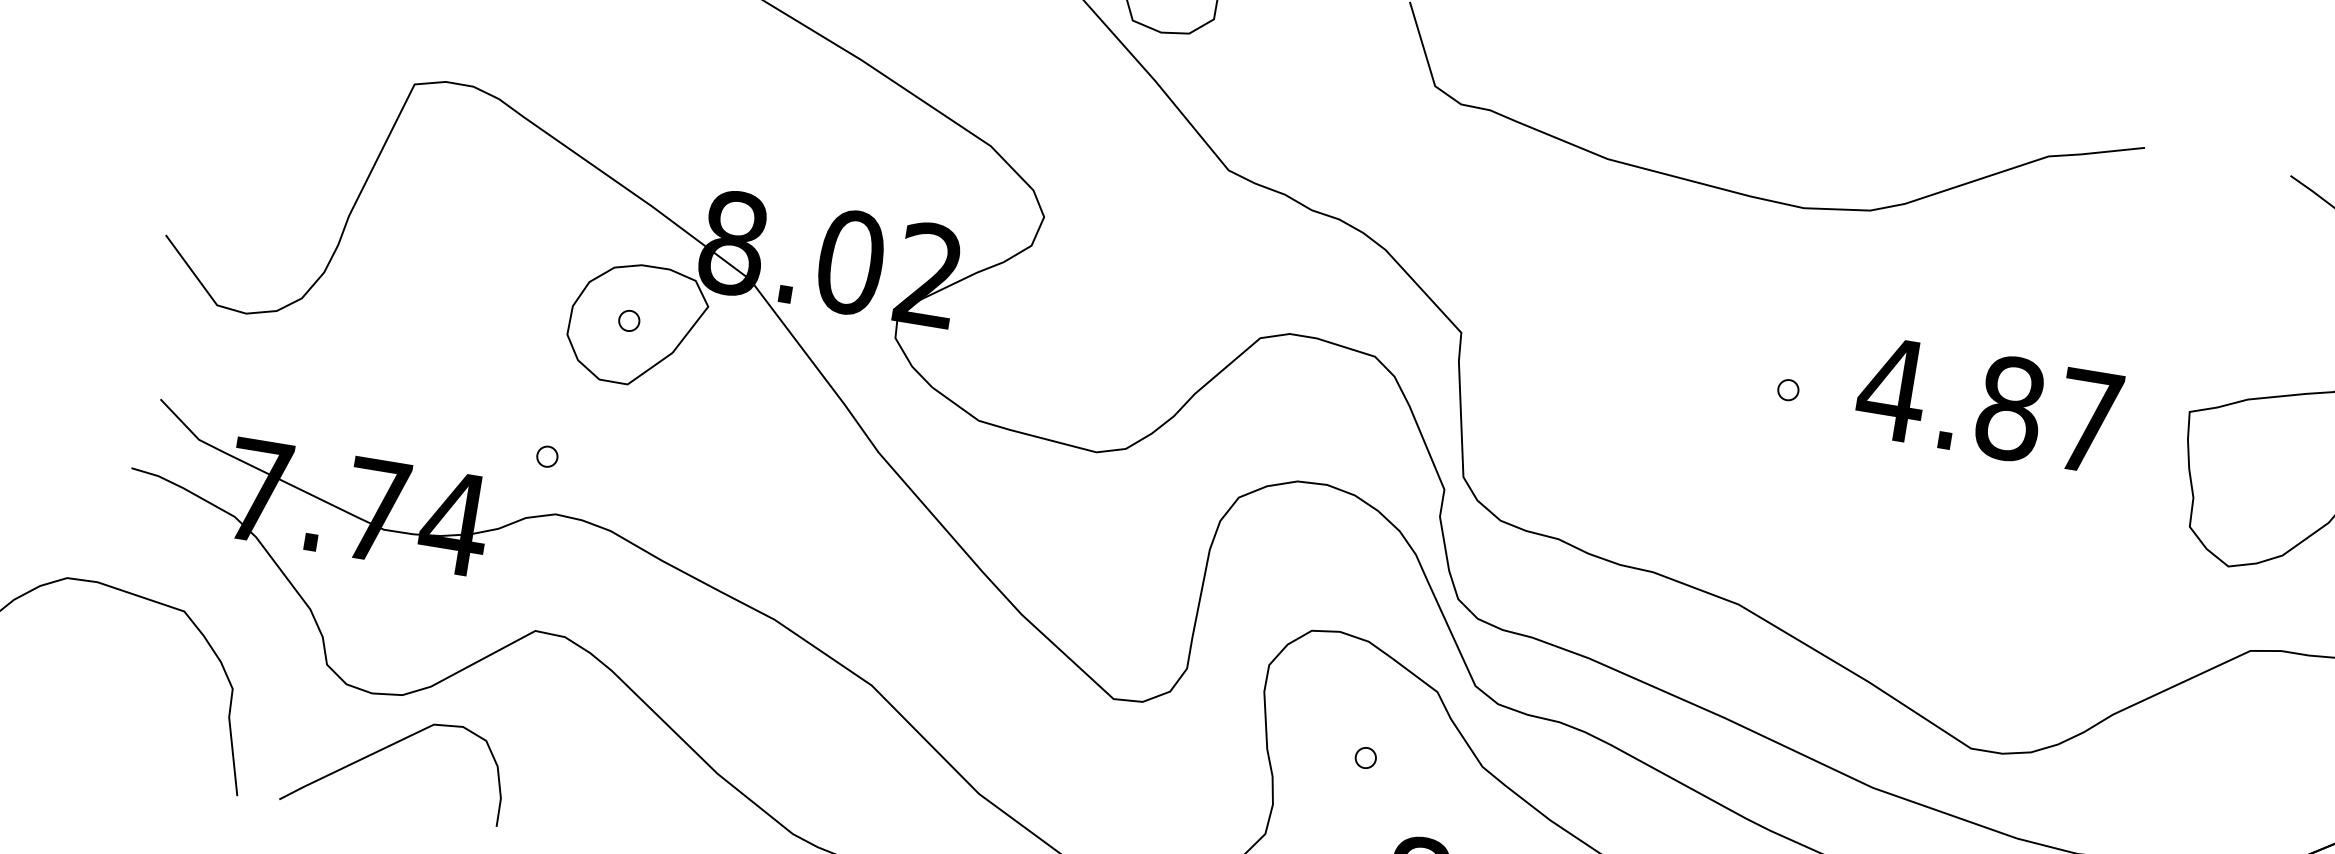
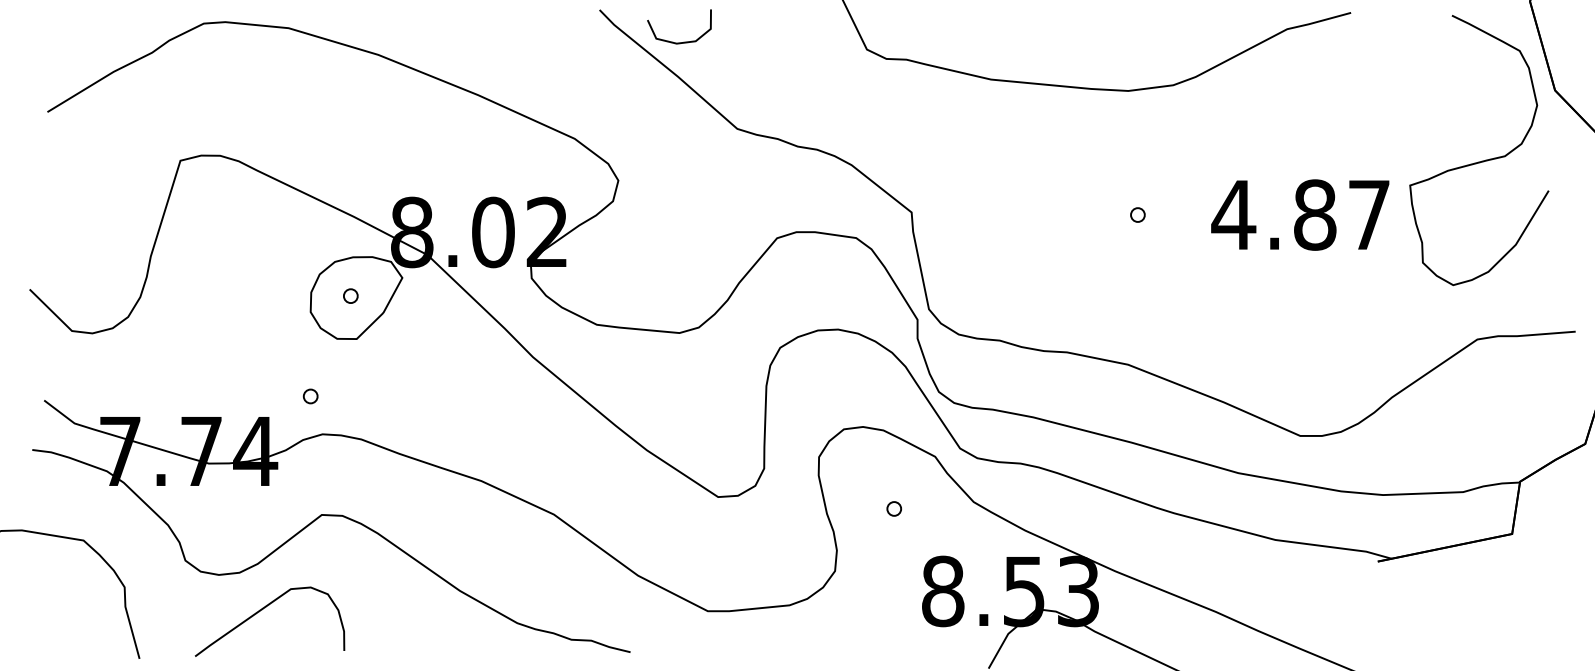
text: (1989, 404) -> (1300, 214), moved
curve: (387, 748) -> (262, 610), moved

